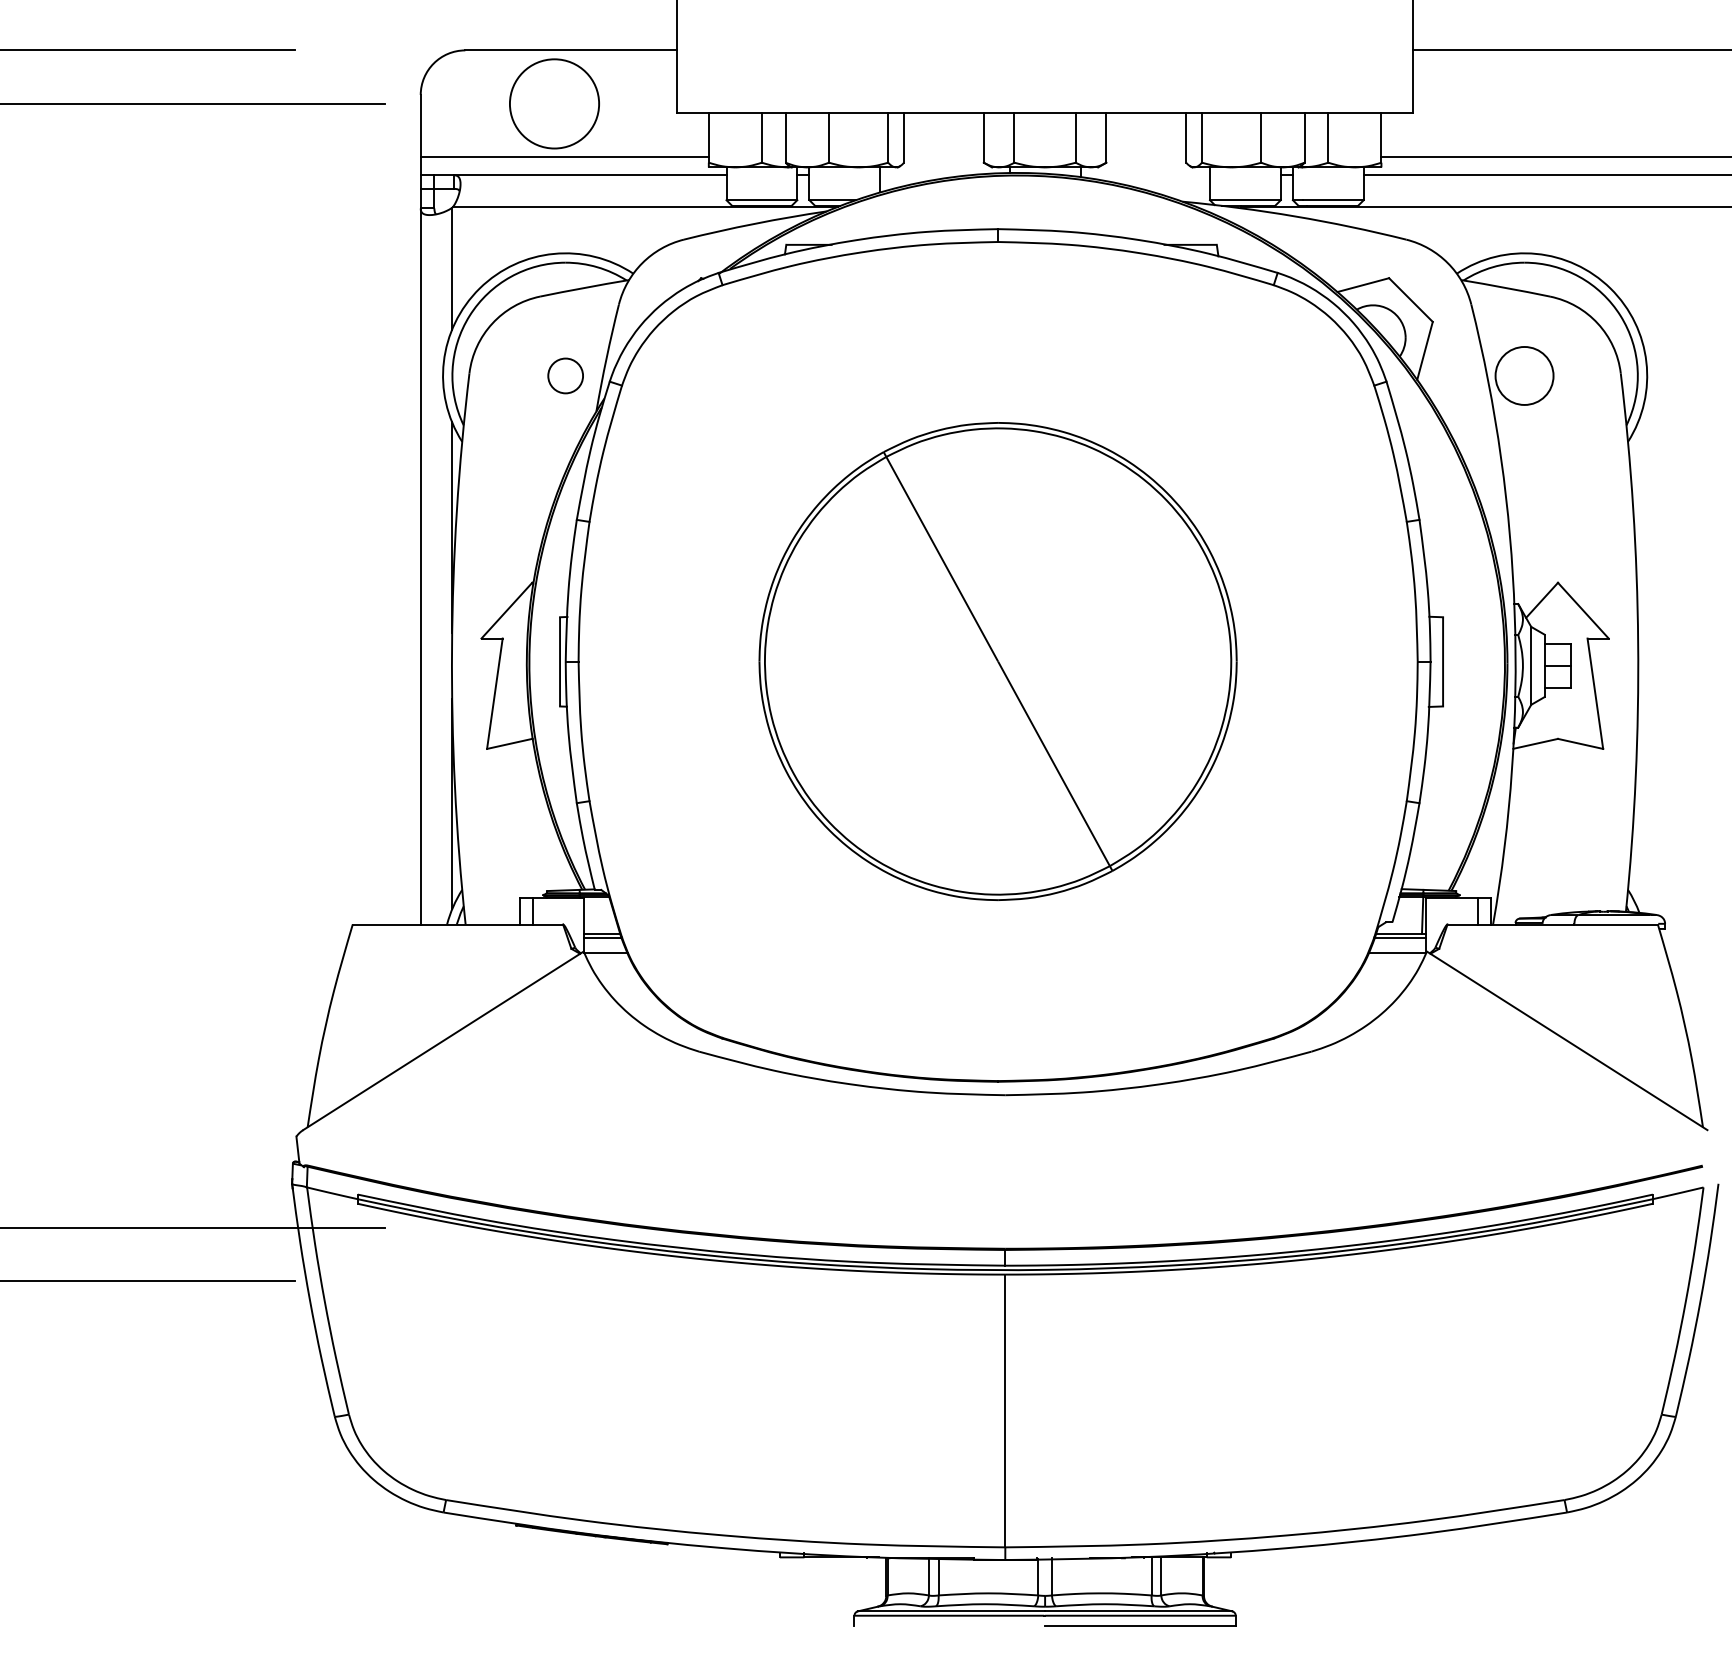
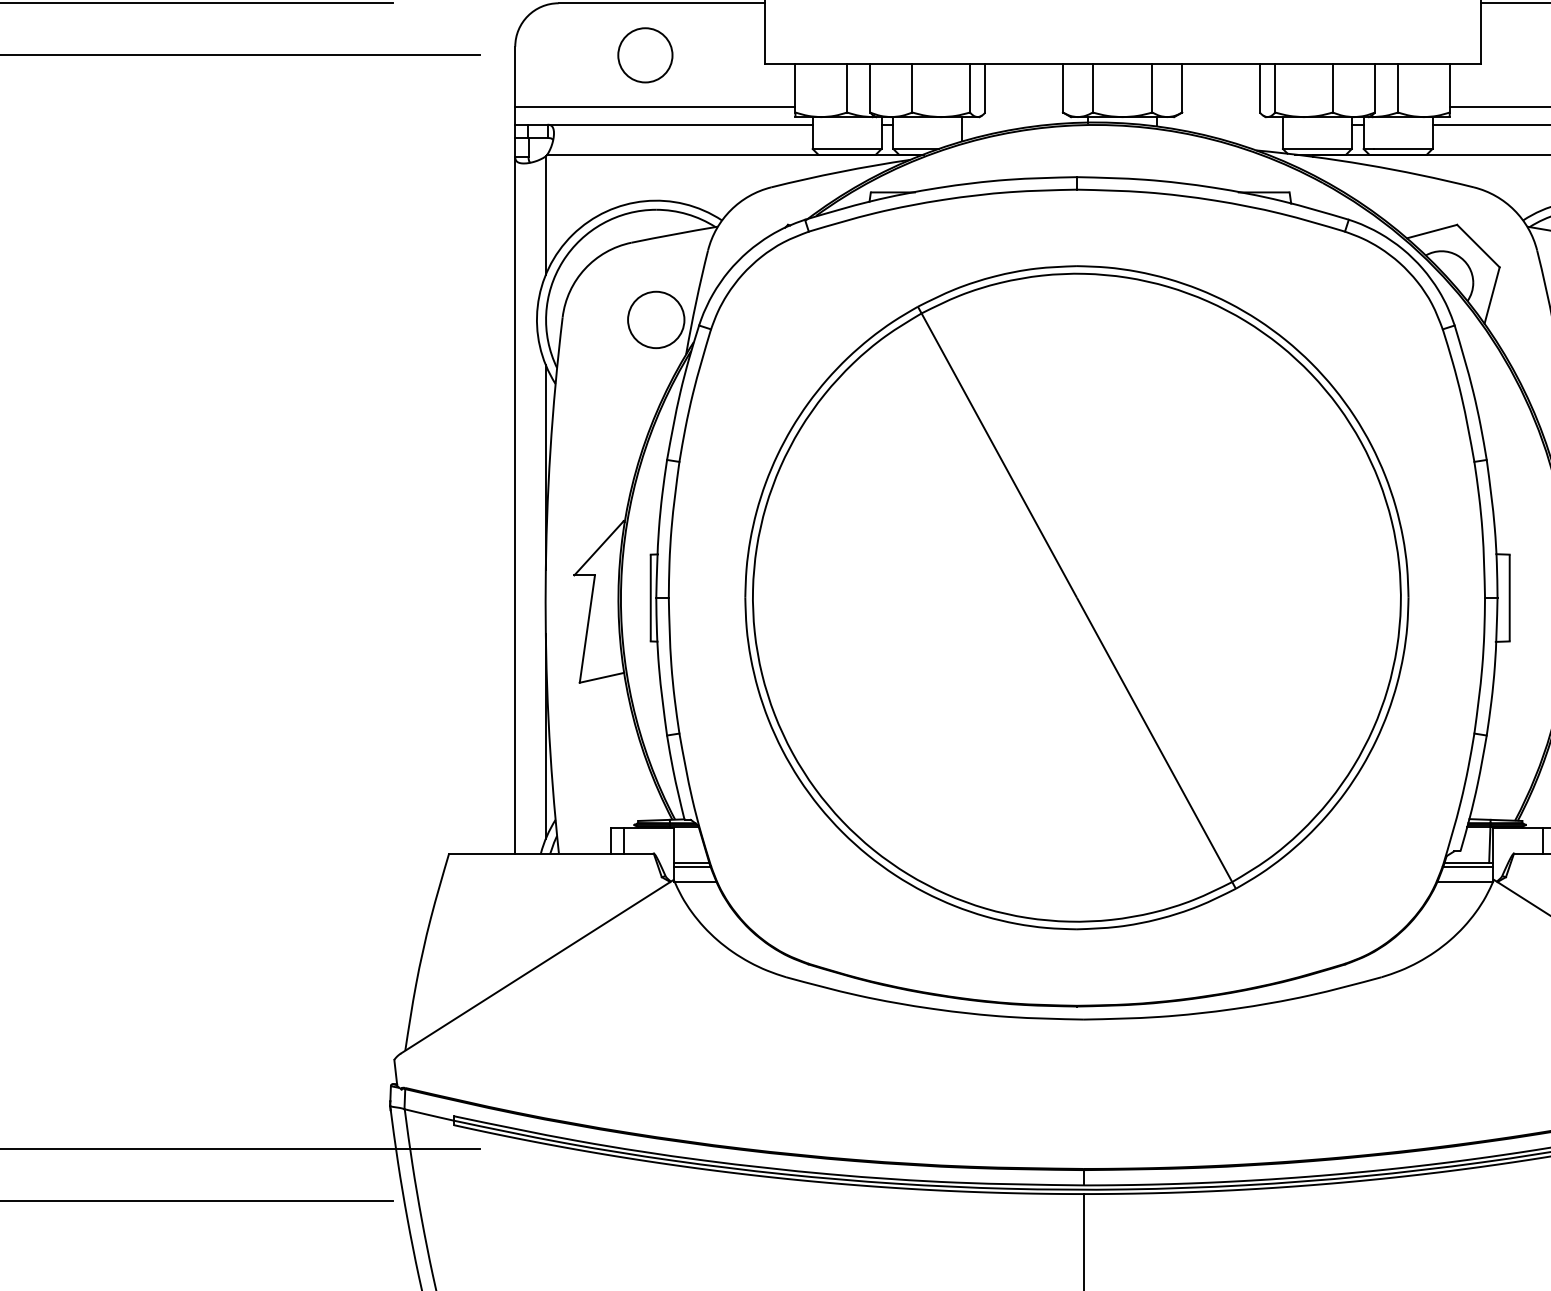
circle: (554, 103) -> (645, 54), size x0.62
circle: (565, 375) -> (656, 319), size x1.67
part: (997, 661) -> (1076, 597), size x1.43

